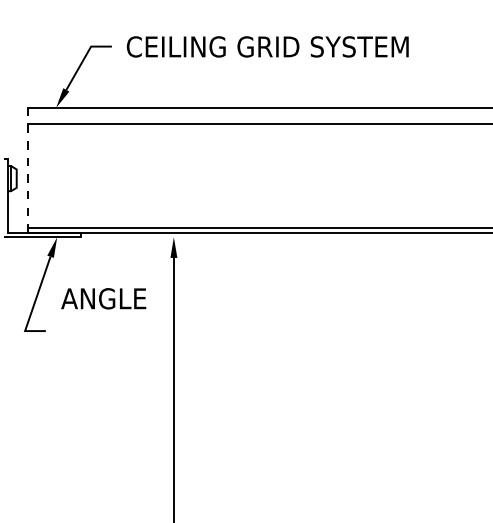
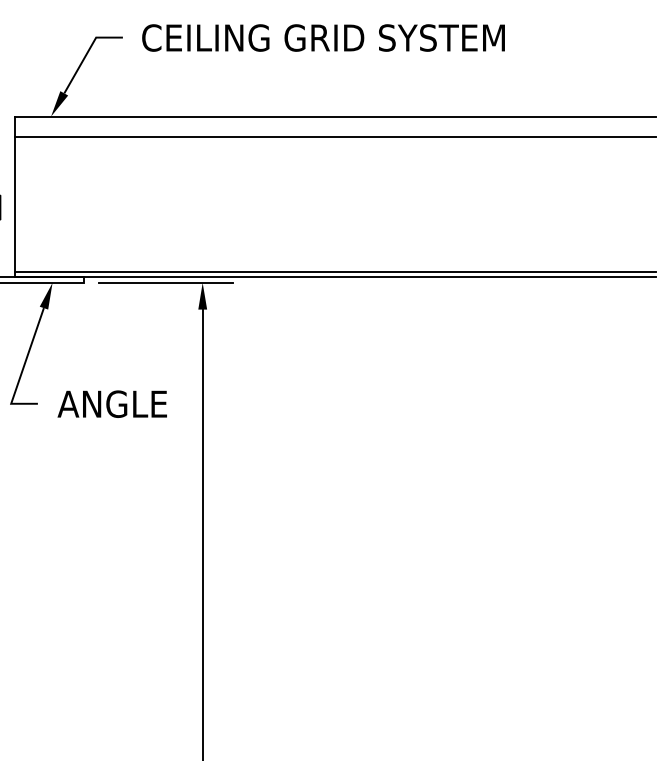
line: (28, 170) -> (15, 196), dashed -> solid
line: (144, 236) -> (165, 282), added
text: (103, 298) -> (111, 403), moved

